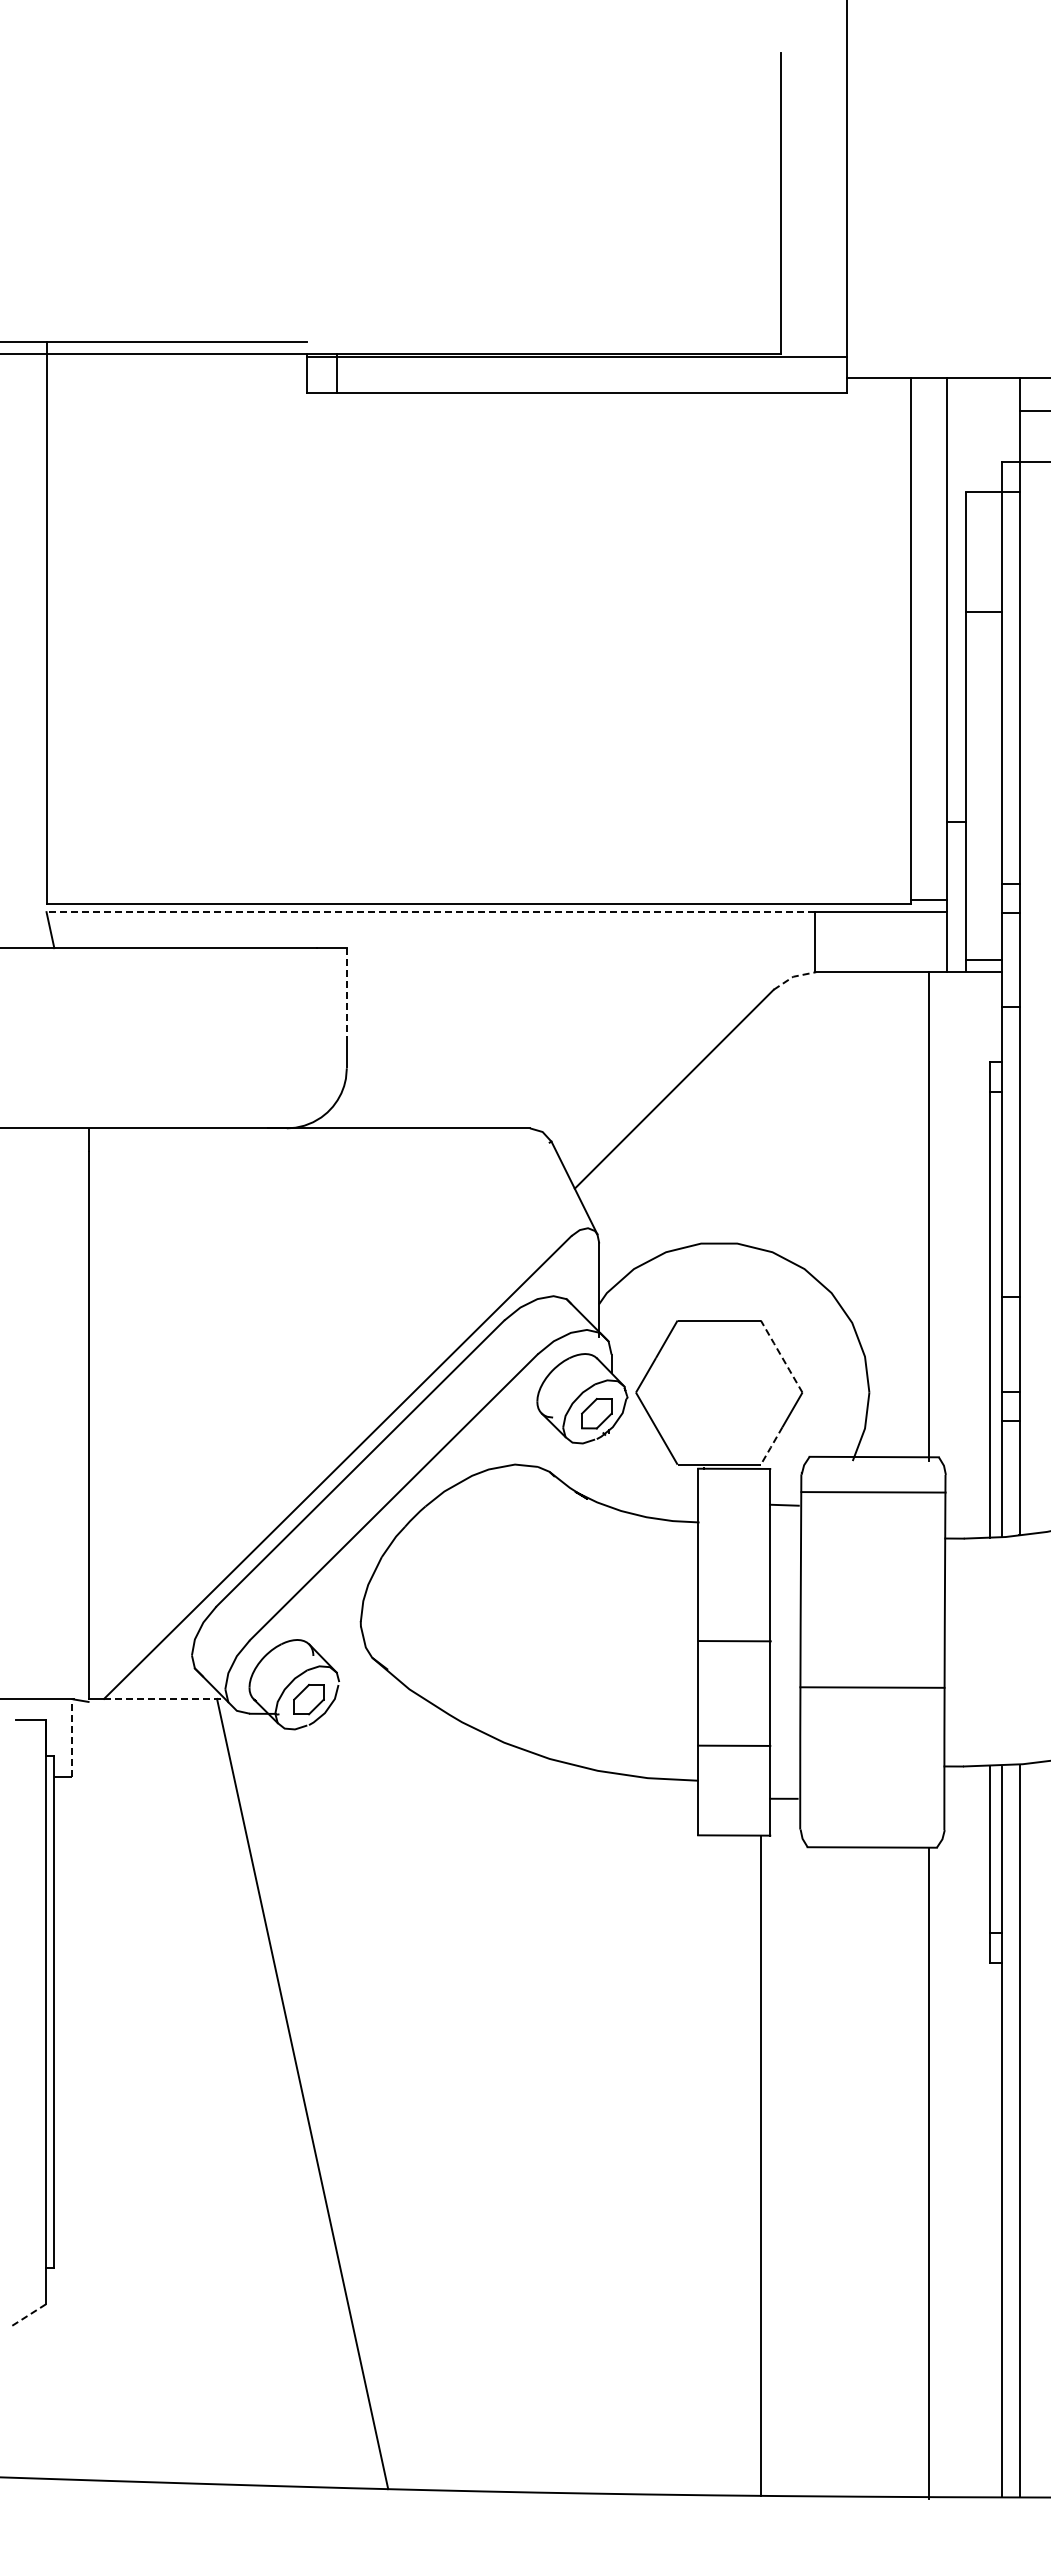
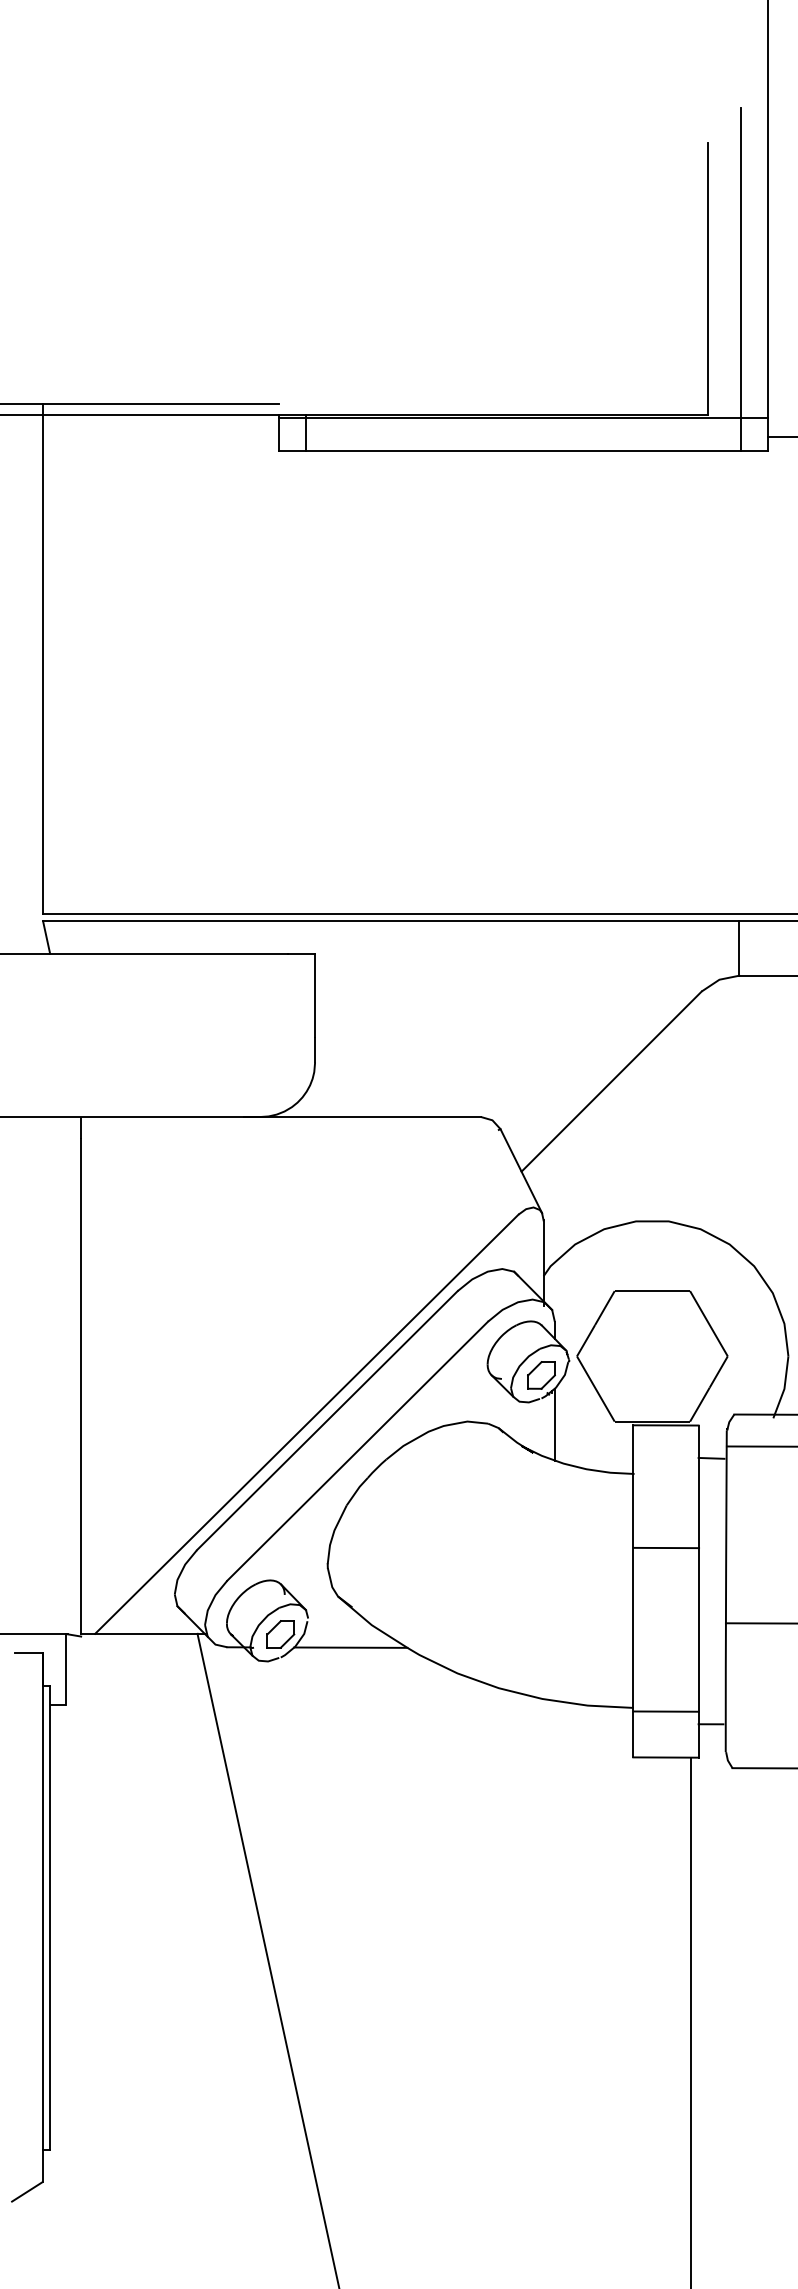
line: (817, 203) -> (741, 279), added
line: (430, 912) -> (390, 921), dashed -> solid
line: (793, 976) -> (719, 979), dashed -> solid
line: (346, 993) -> (314, 994), dashed -> solid
line: (781, 1356) -> (708, 1323), dashed -> solid
line: (771, 1446) -> (699, 1405), dashed -> solid
line: (611, 1467) -> (554, 1424), added
line: (734, 1641) -> (666, 1548), moved
line: (164, 1698) -> (149, 1633), dashed -> solid
line: (385, 1714) -> (350, 1647), added
line: (72, 1737) -> (66, 1668), dashed -> solid
line: (734, 1745) -> (666, 1711), moved
line: (29, 2315) -> (27, 2192), dashed -> solid

